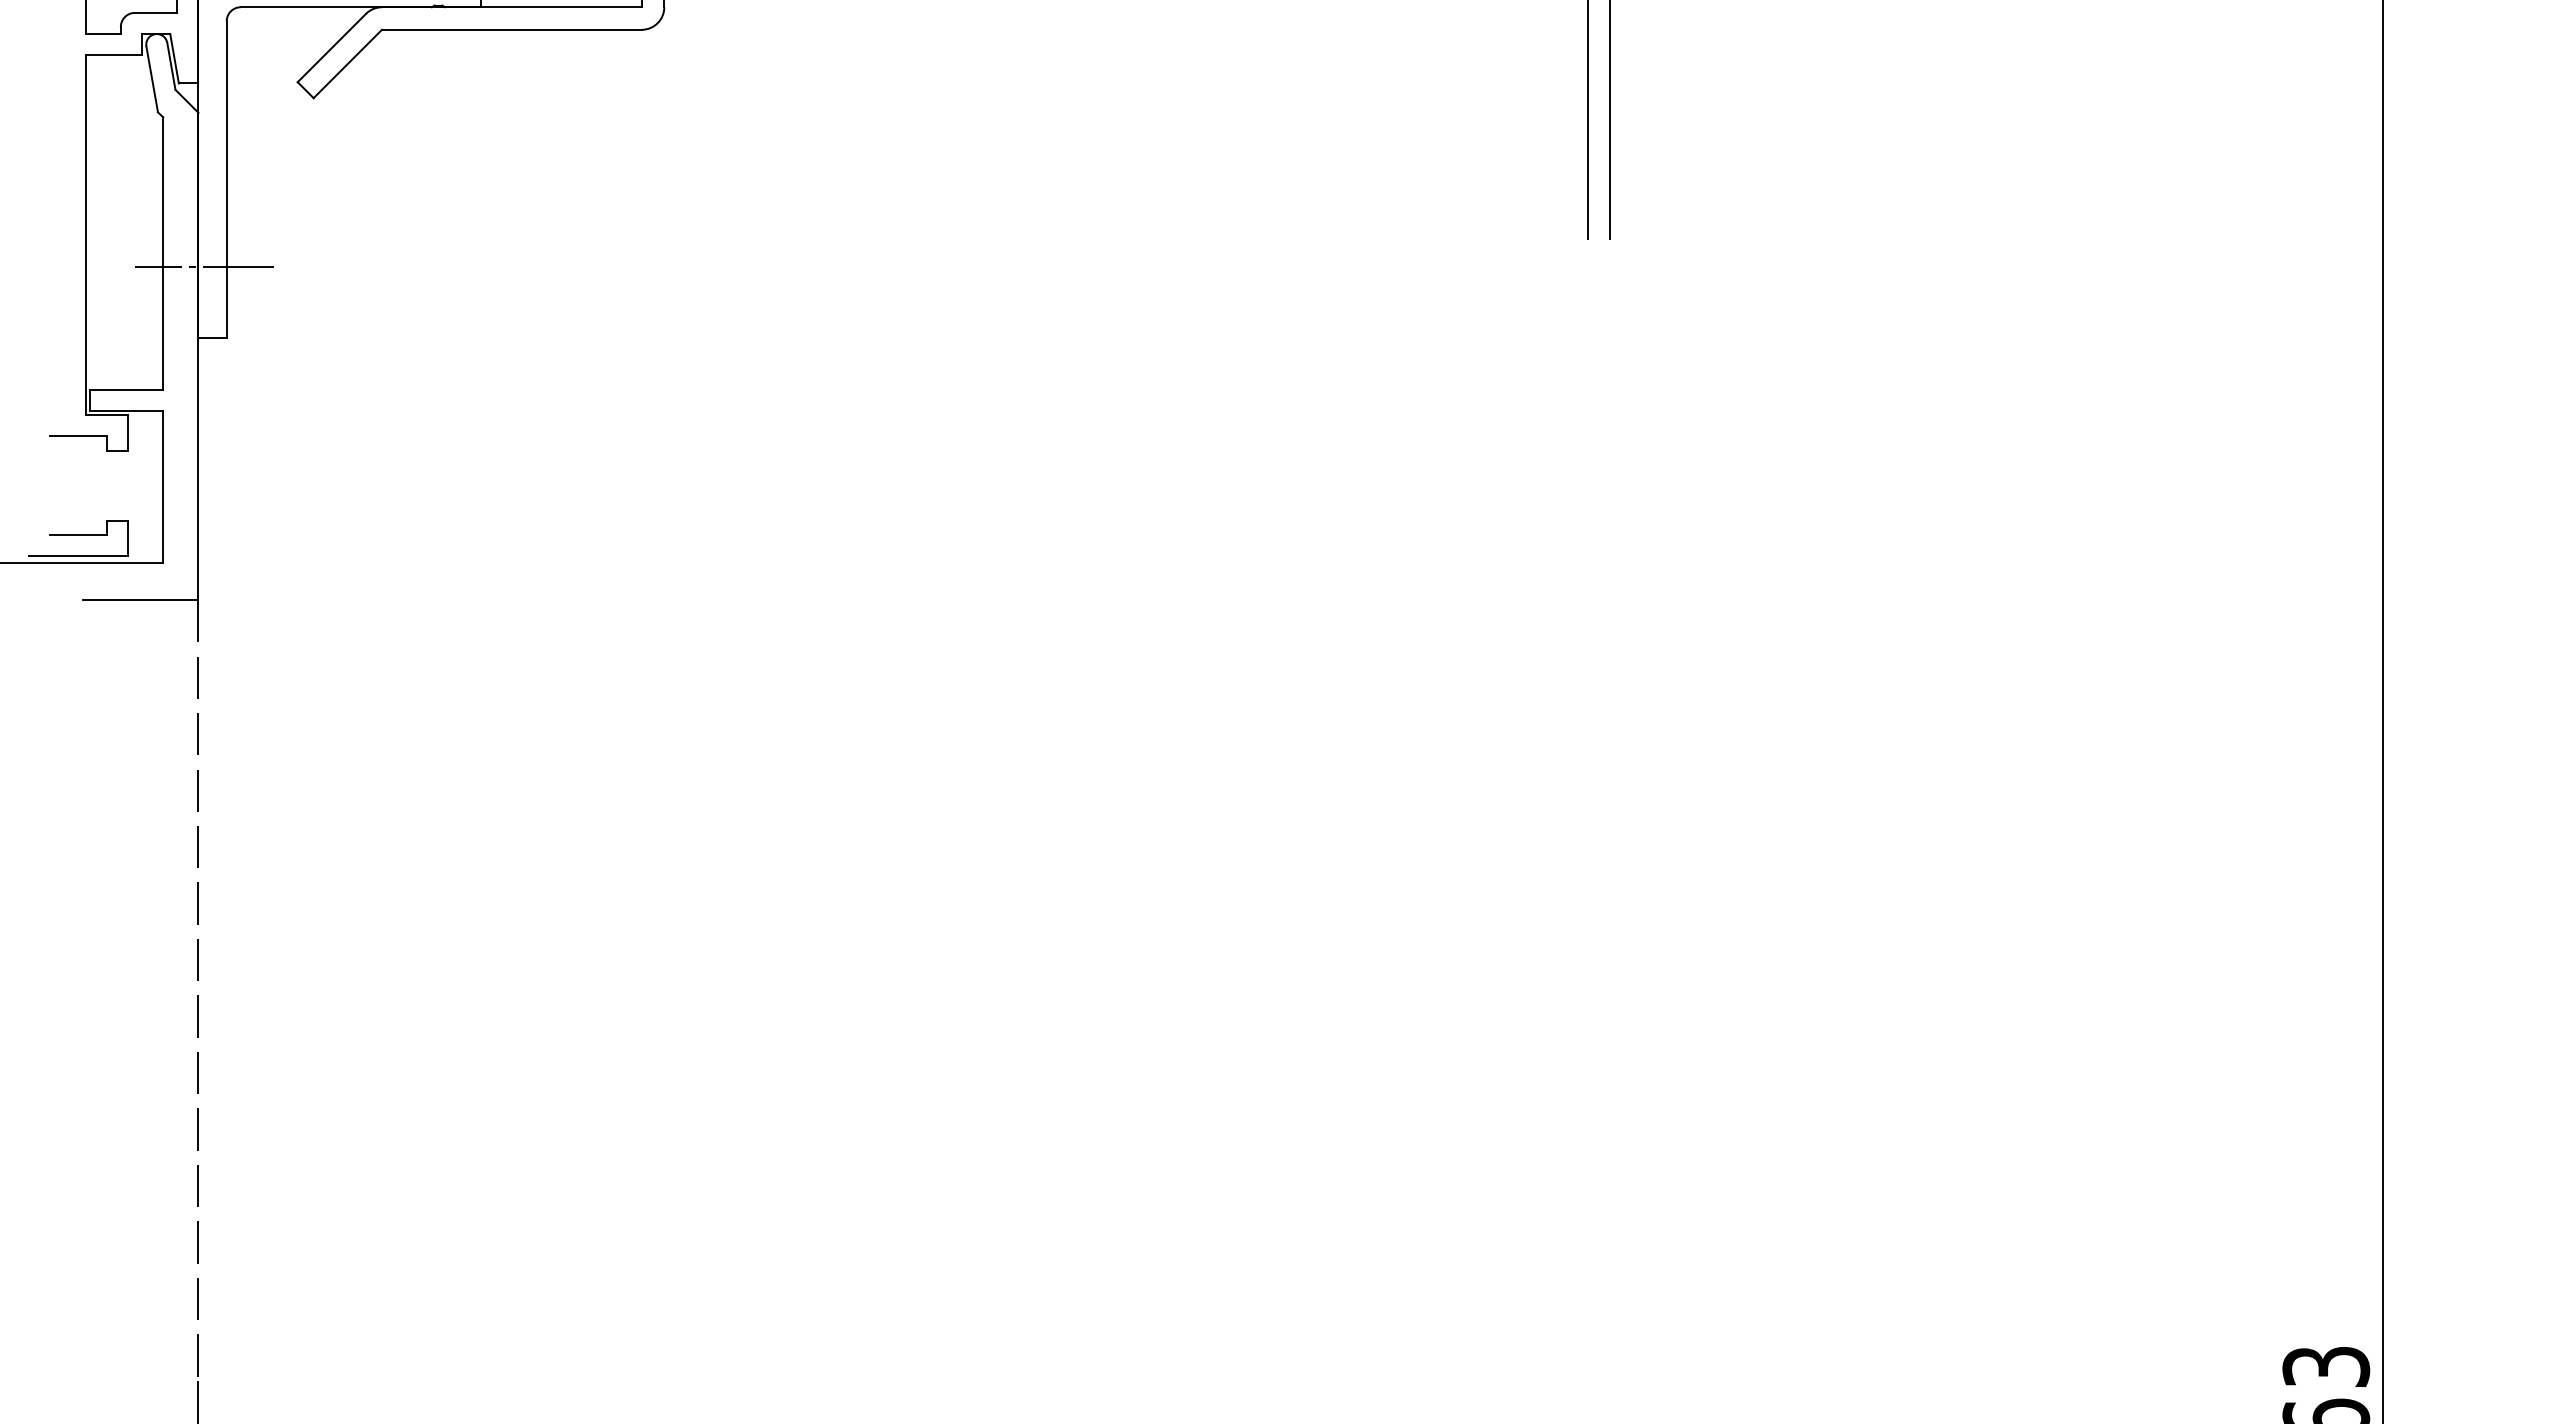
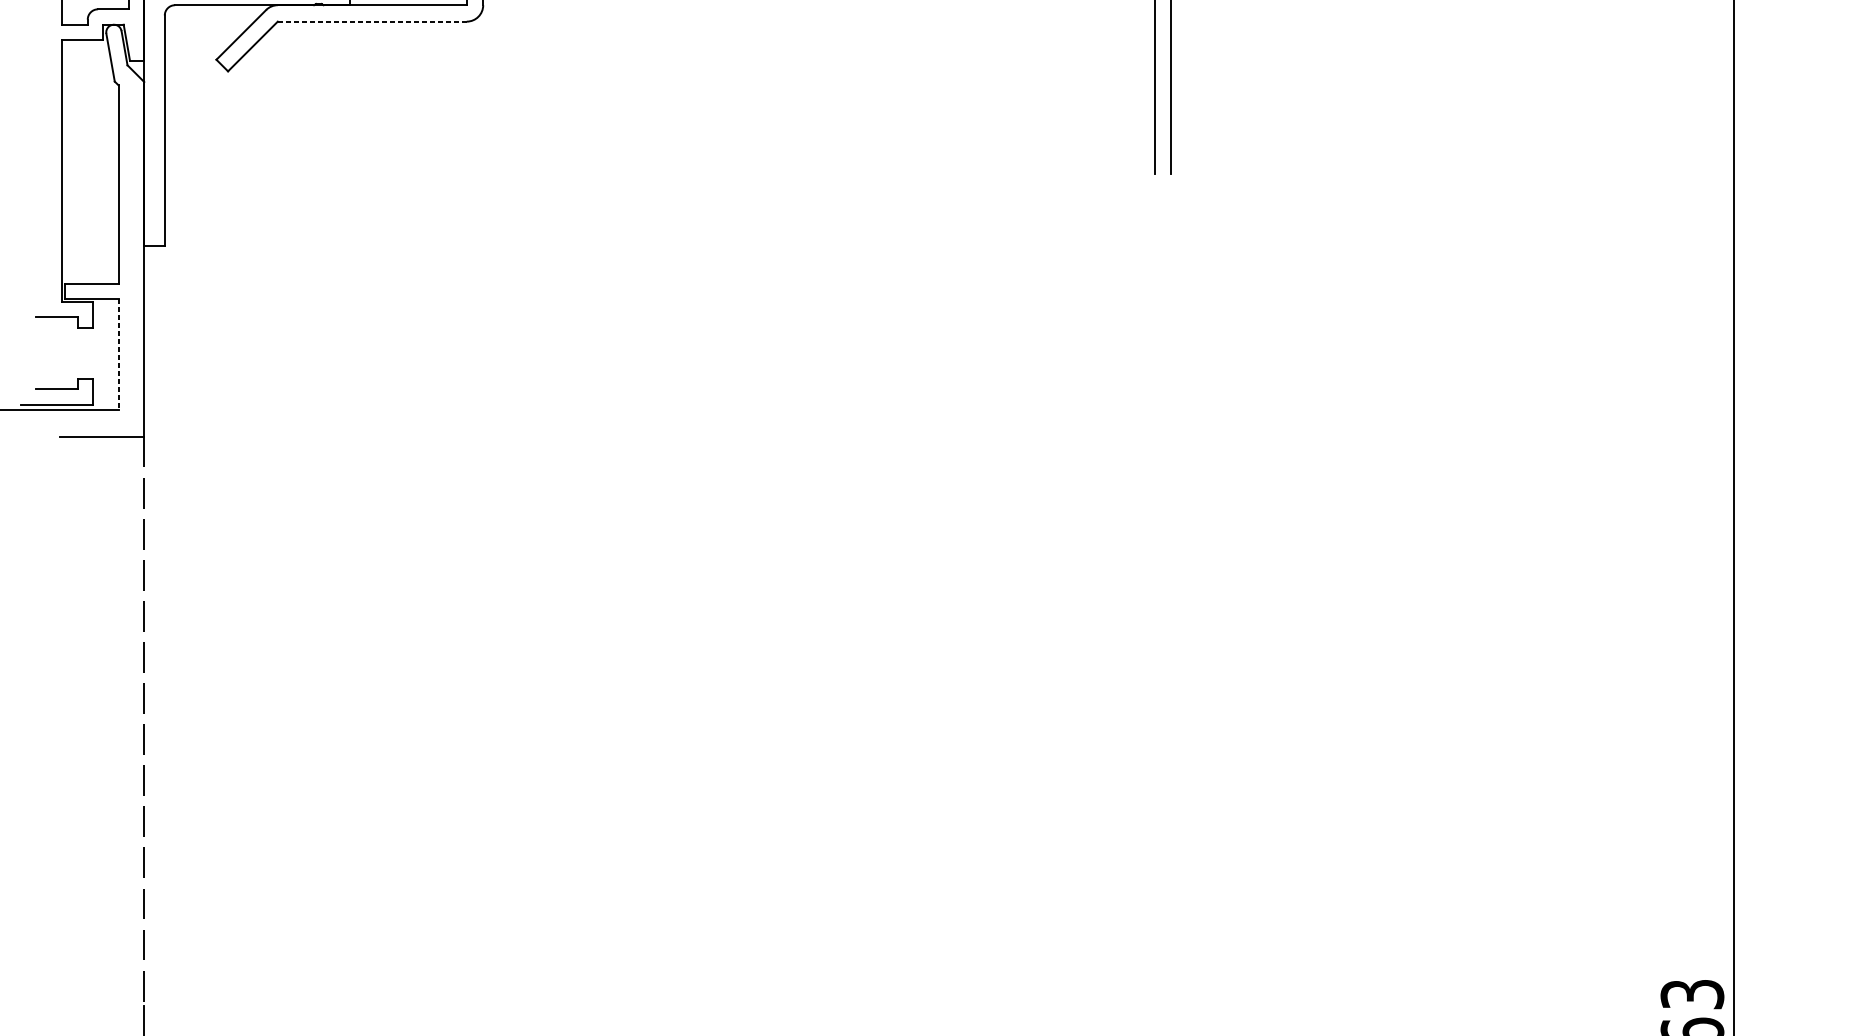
line: (511, 29) -> (372, 21), solid -> dashed
line: (204, 266) -> (148, 193), removed
line: (163, 487) -> (118, 354), solid -> dashed

